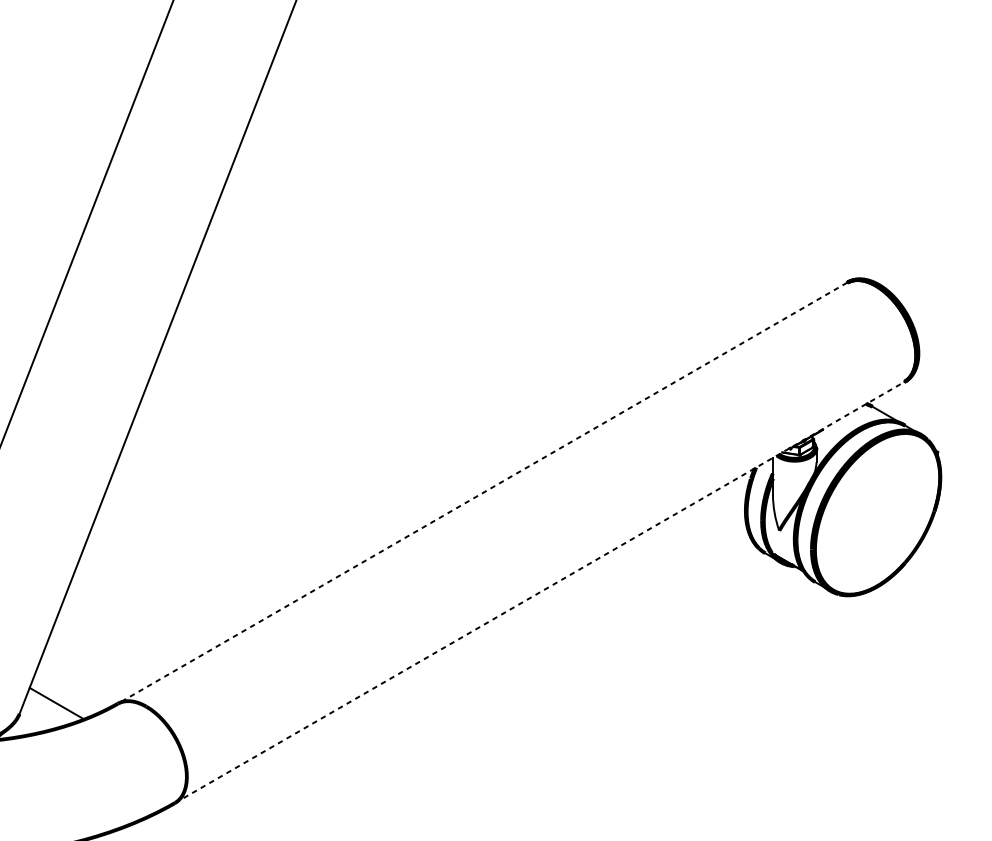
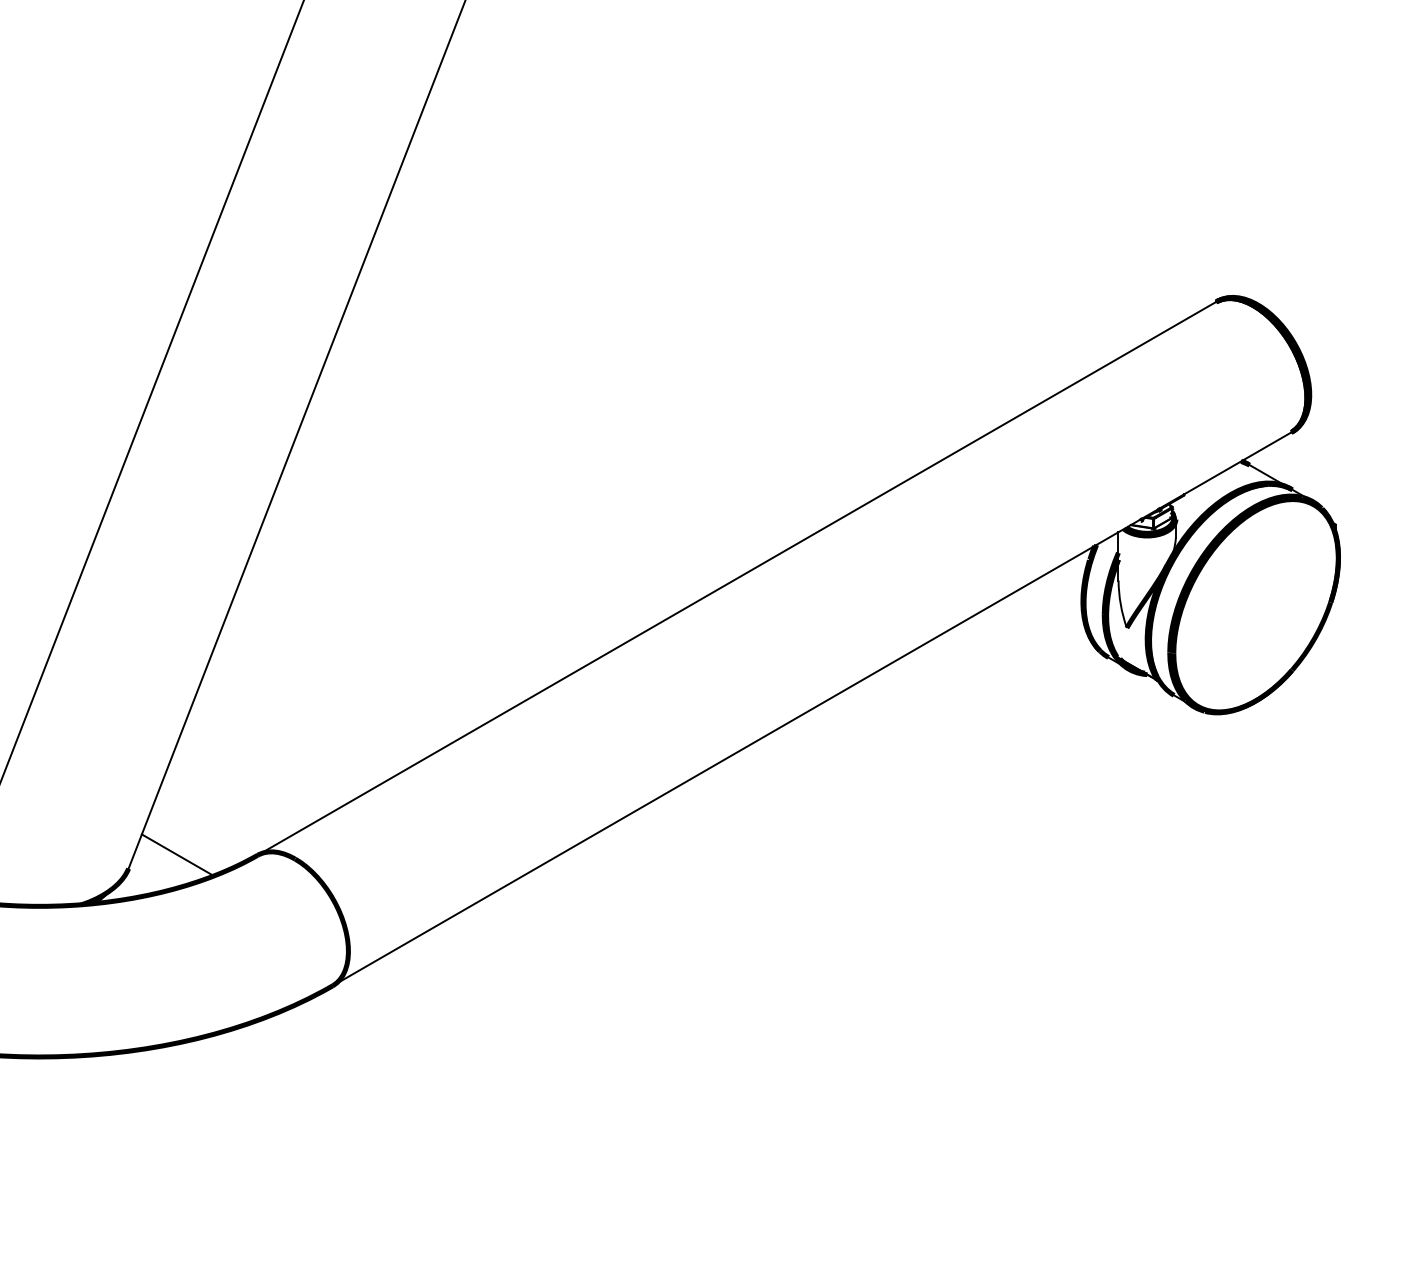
line: (482, 493) -> (736, 578), dashed -> solid
line: (540, 592) -> (812, 708), dashed -> solid

